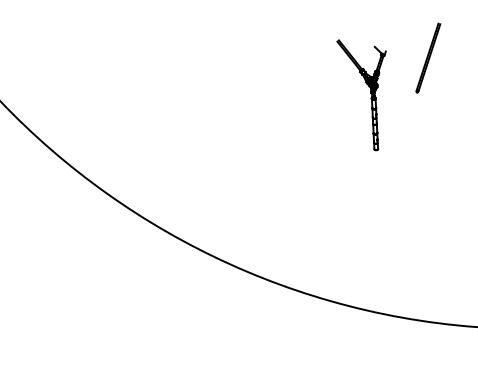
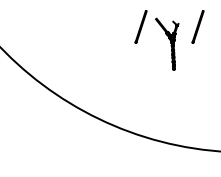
line: (303, 57) -> (140, 26), added

